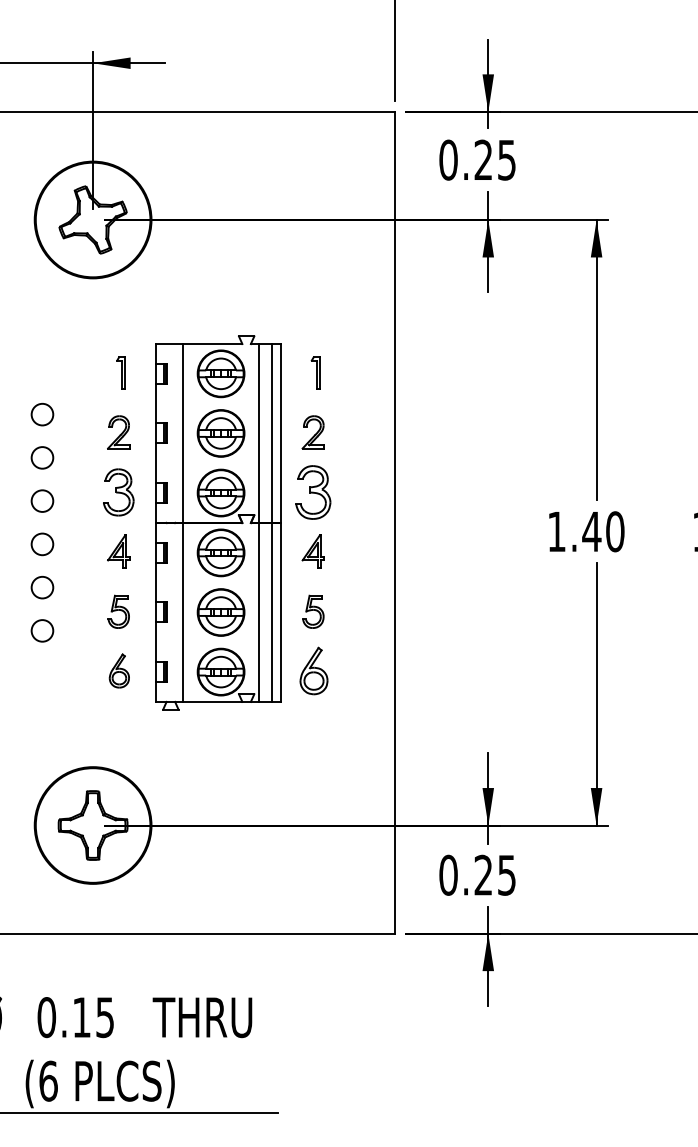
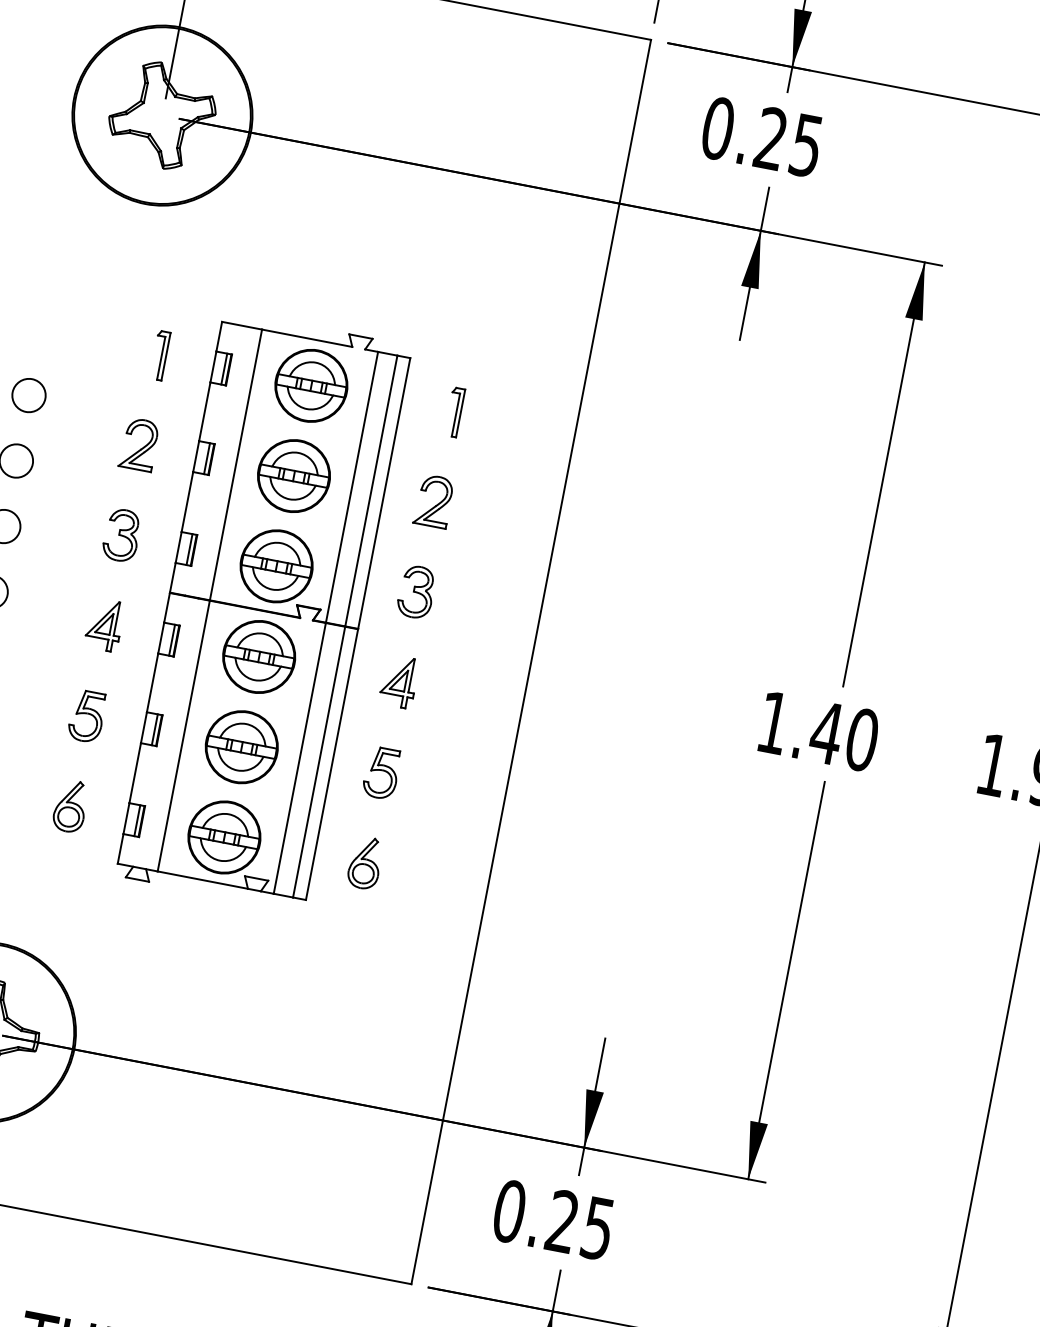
part: (118, 491) -> (121, 534), size x0.71
part: (313, 491) -> (416, 590), size x0.62
part: (313, 670) -> (364, 861), size x0.71

